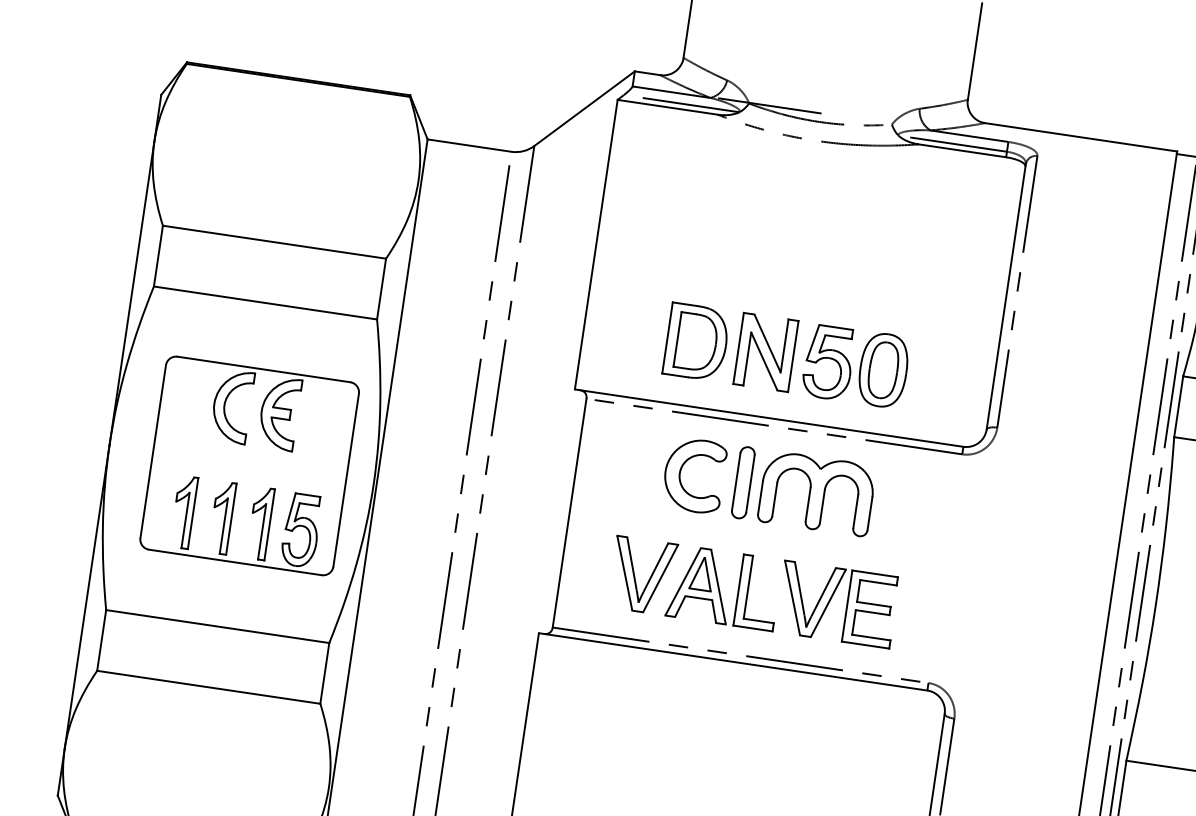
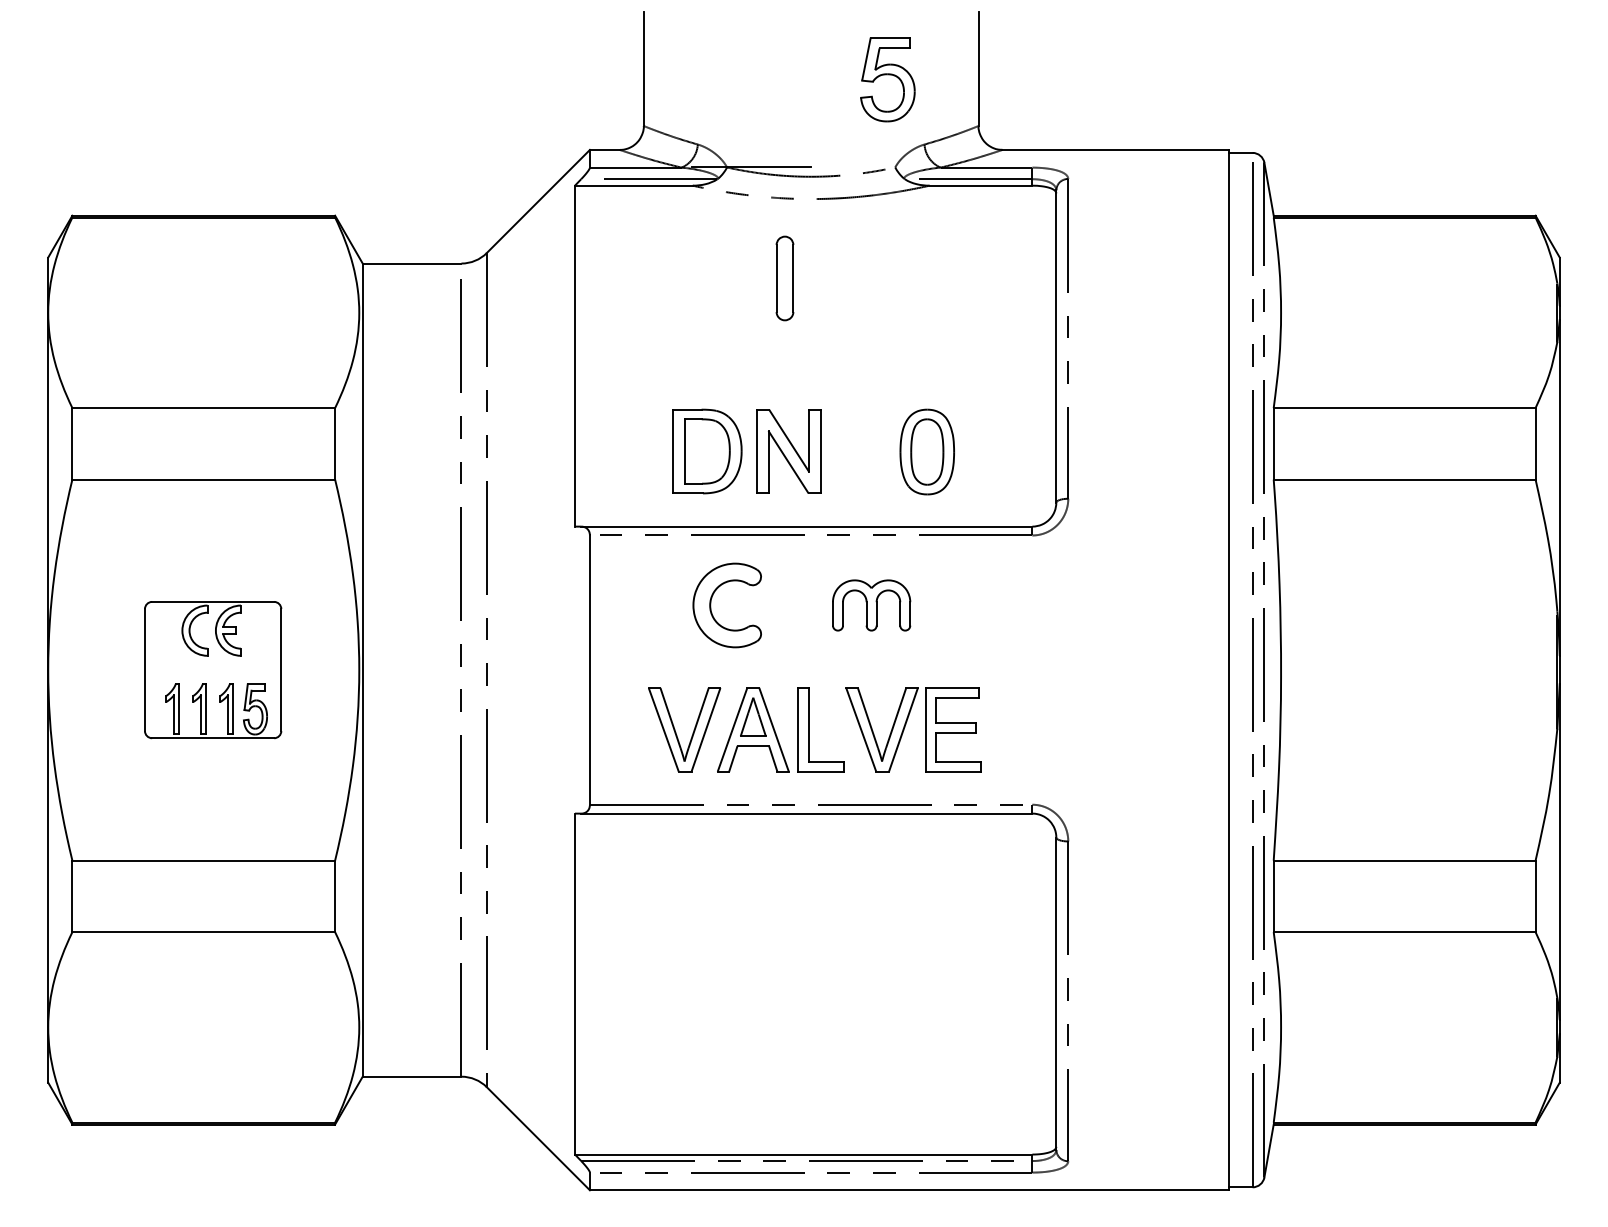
part: (828, 362) -> (887, 79), moved
part: (249, 465) -> (212, 669), size x0.6
part: (742, 482) -> (784, 278), moved
part: (816, 493) -> (871, 605), size x0.6

